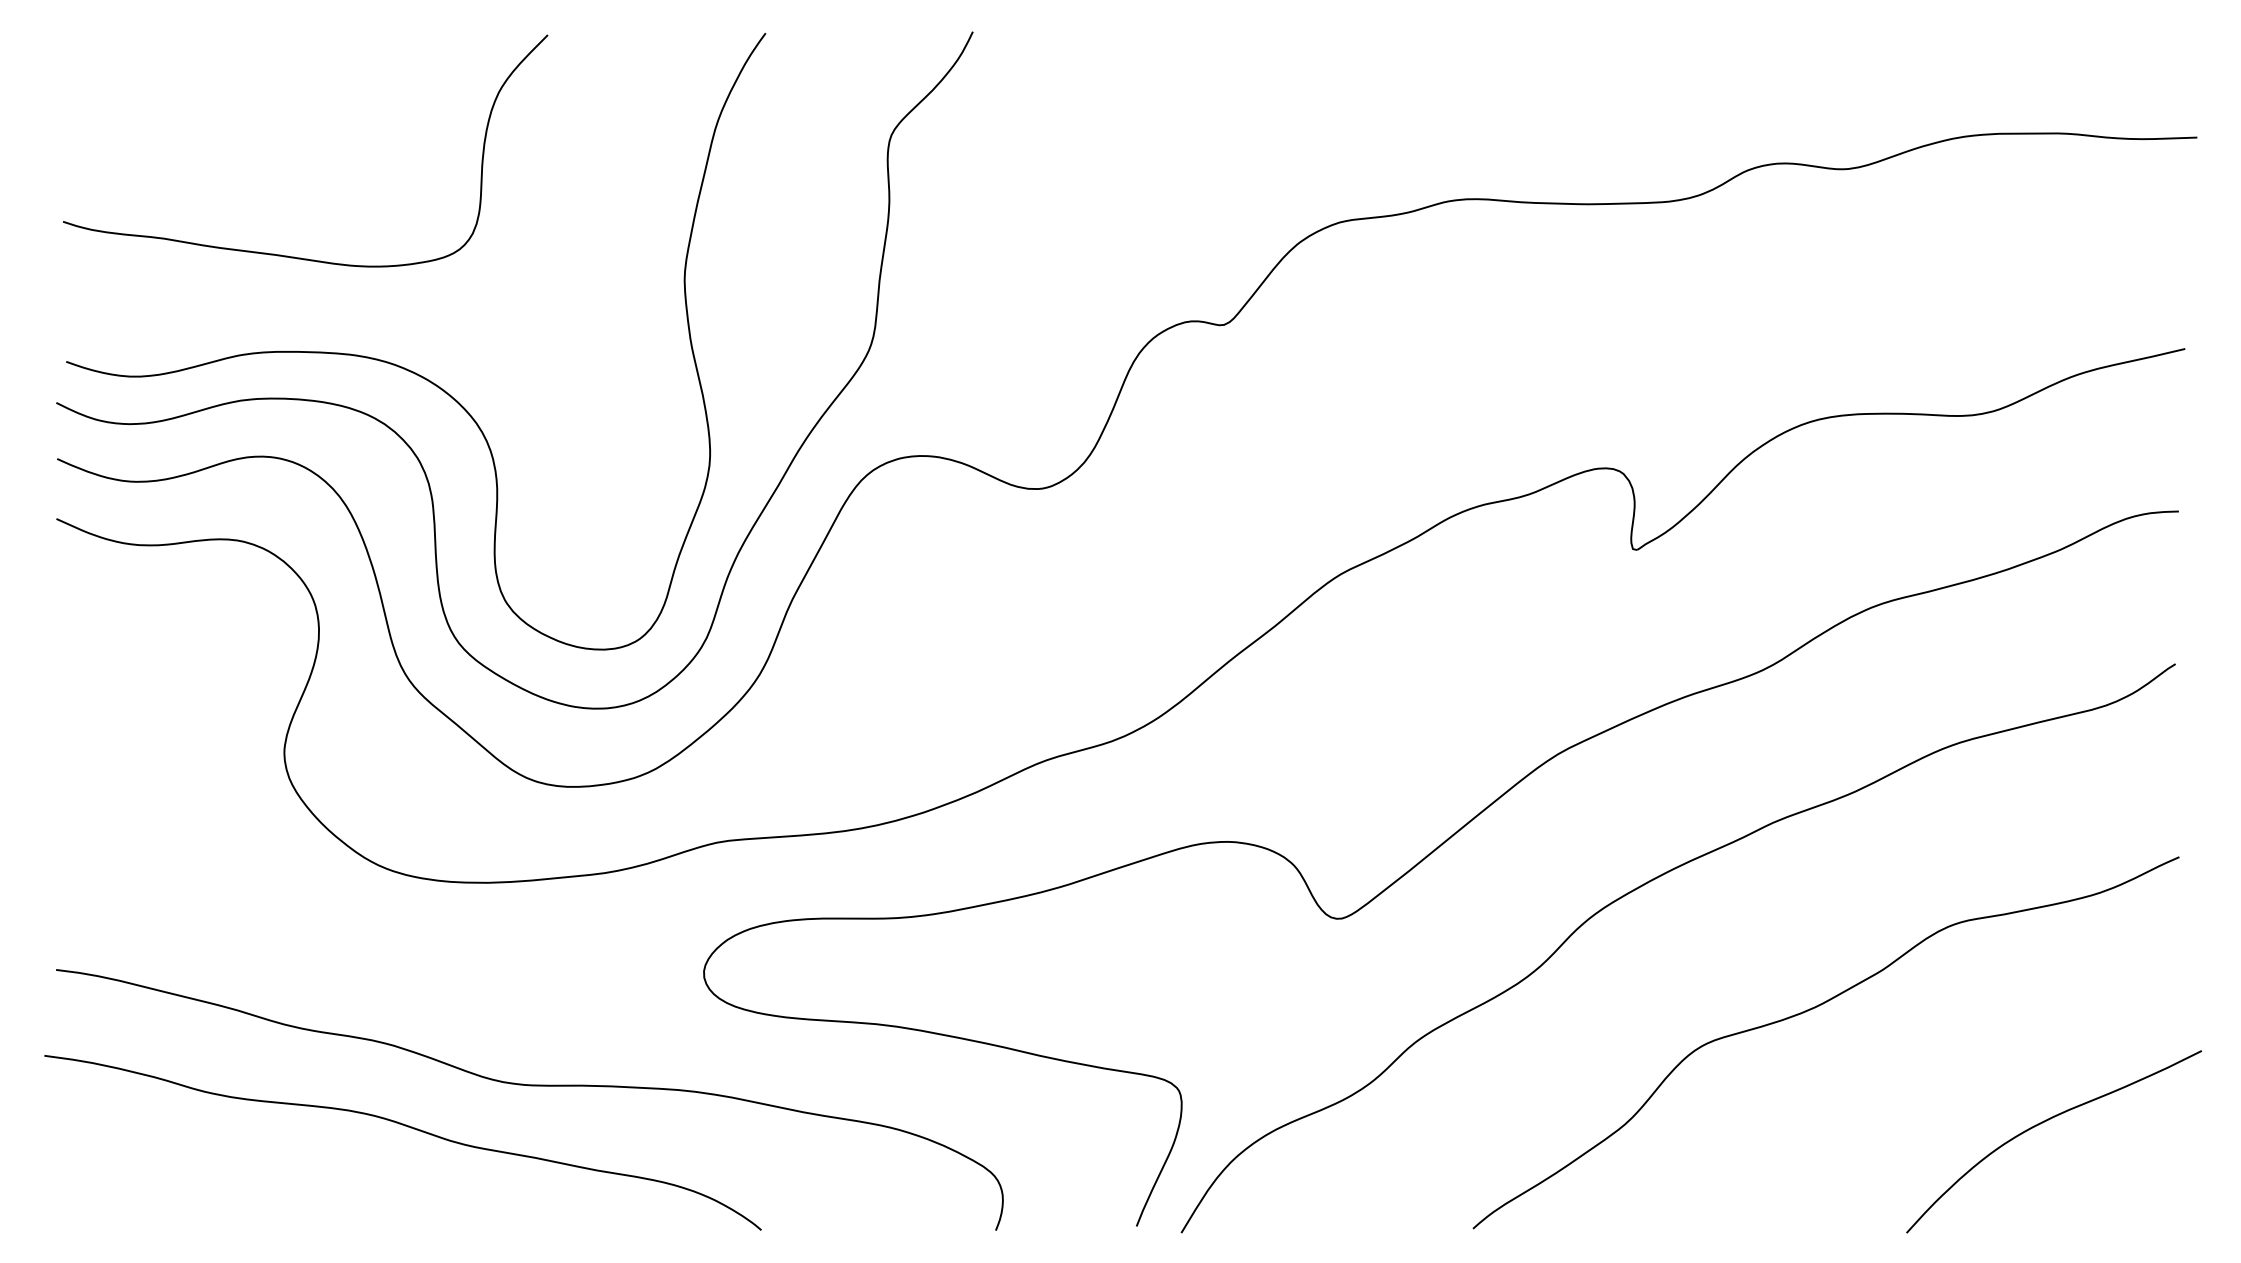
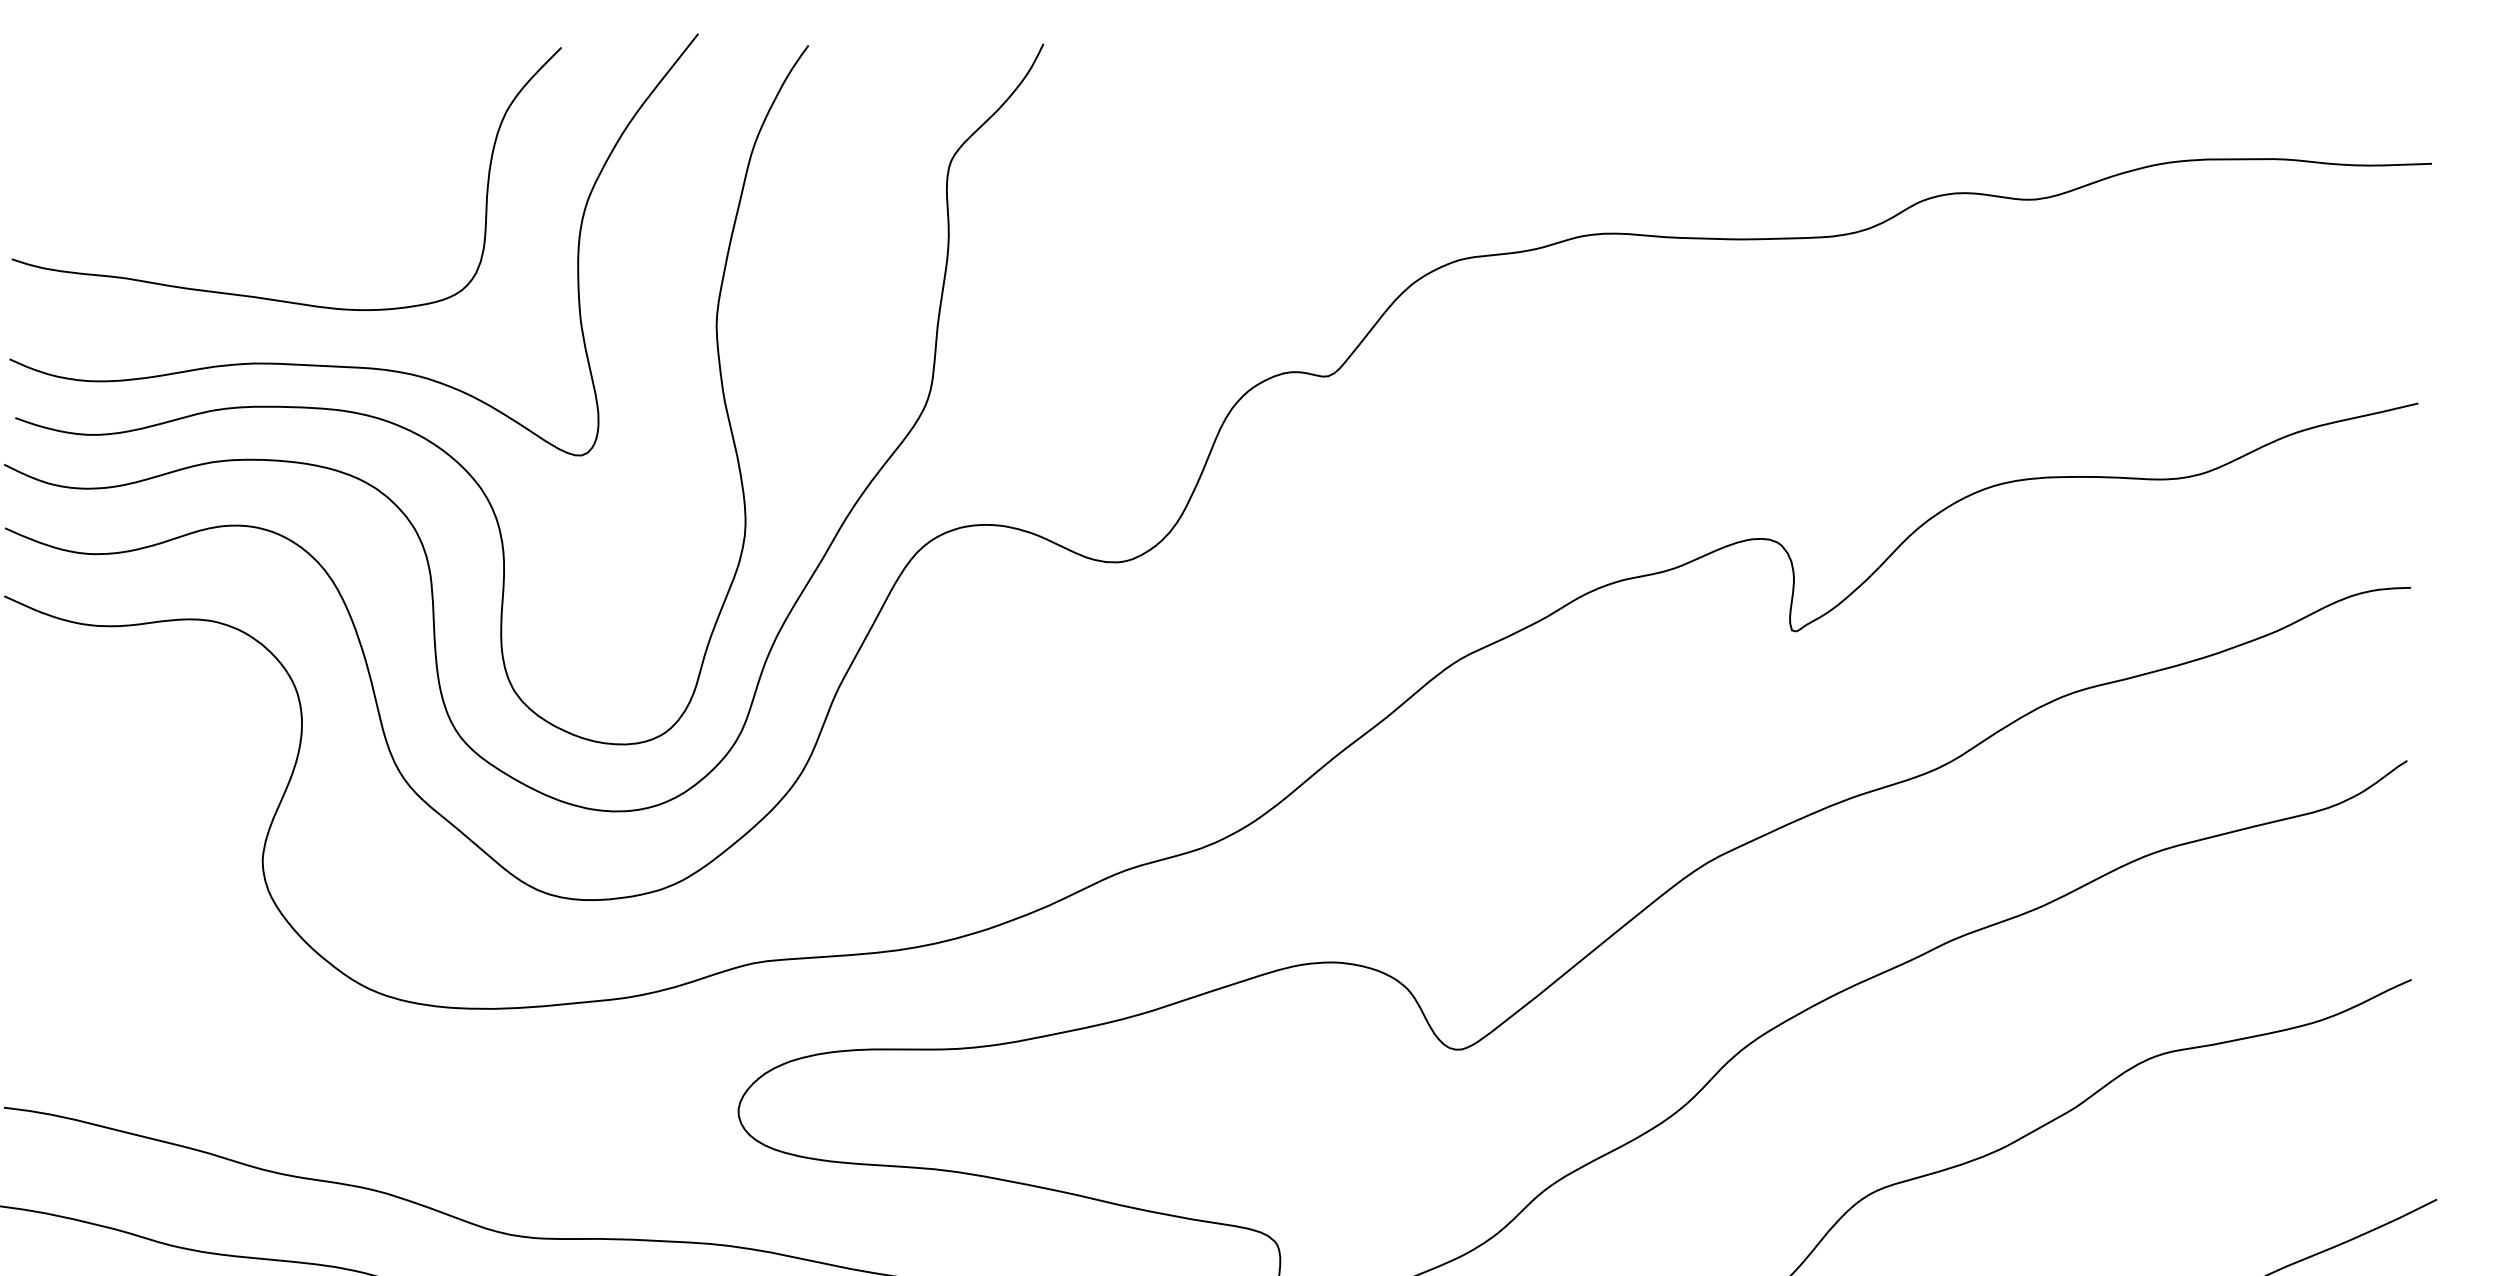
curve: (357, 315) -> (345, 365), added

